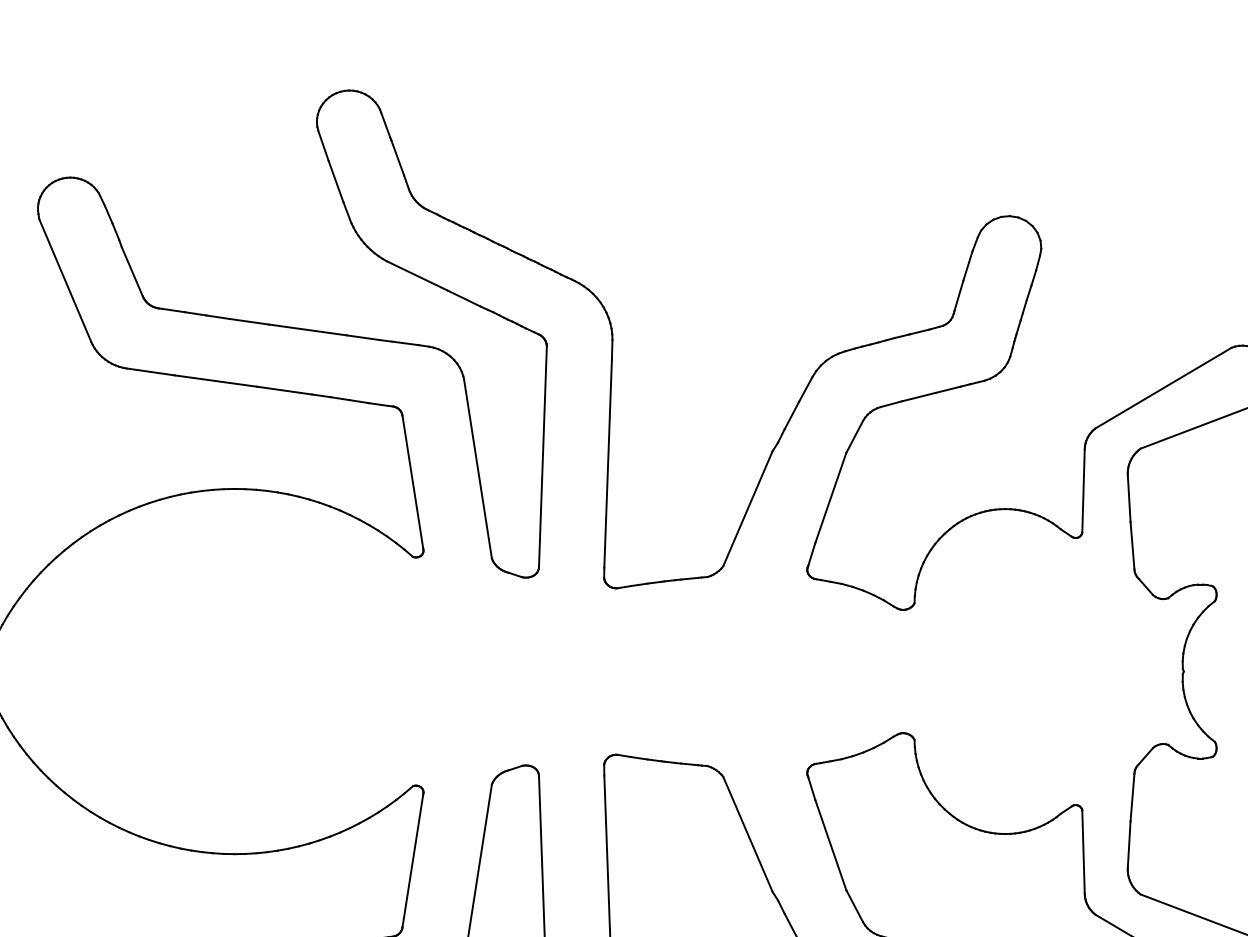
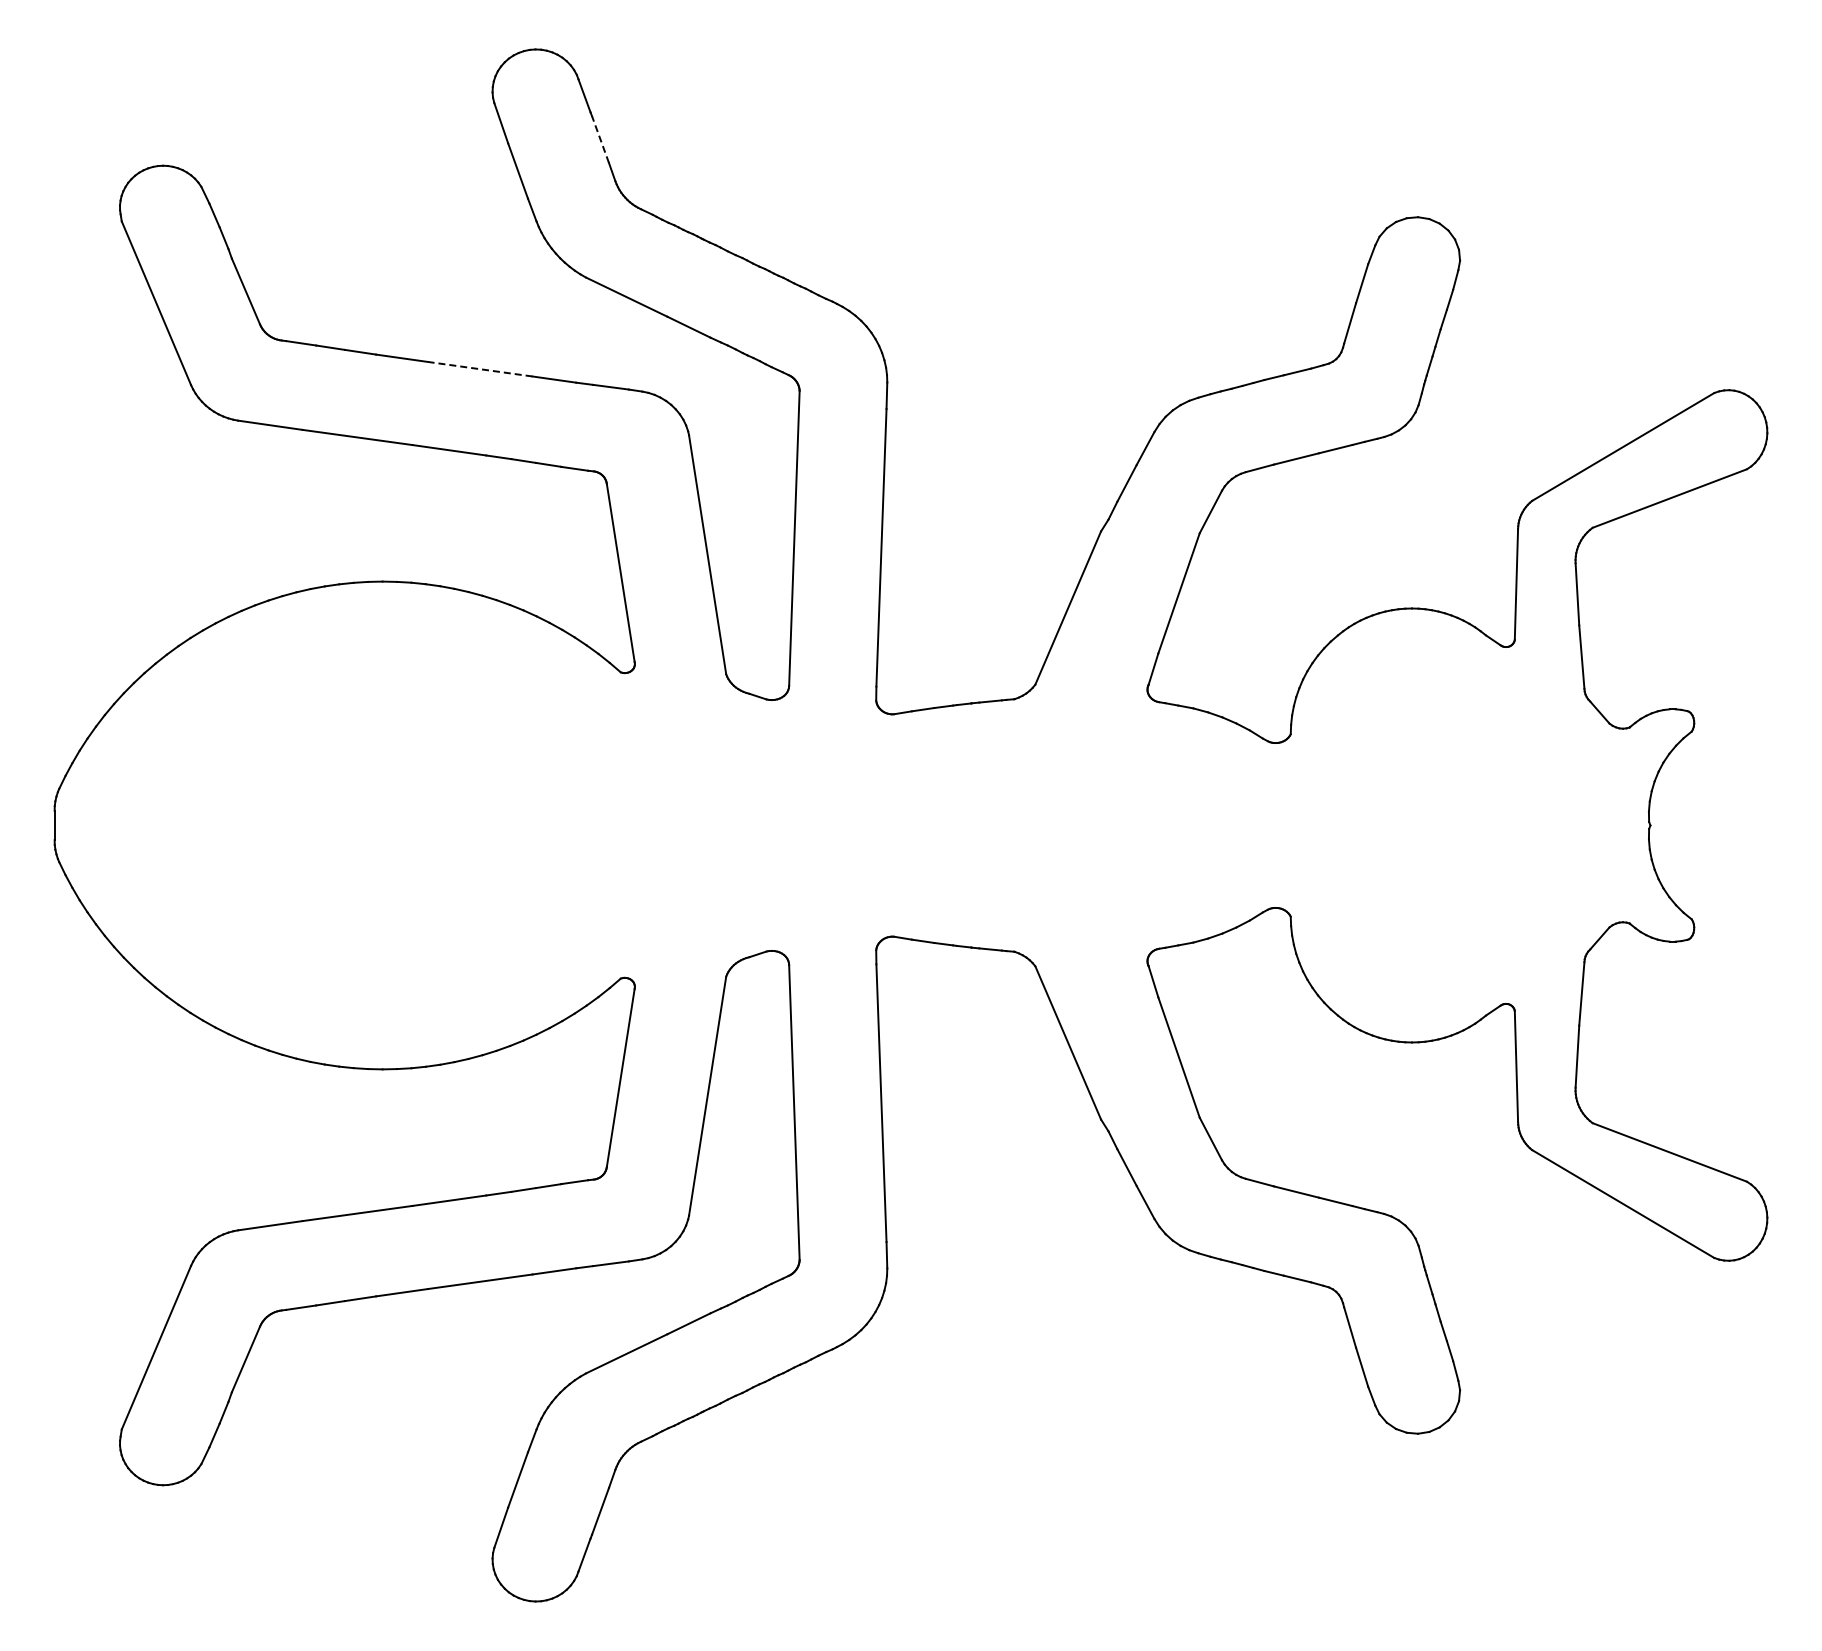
line: (397, 157) -> (600, 139), solid -> dashed
line: (307, 330) -> (480, 369), solid -> dashed

